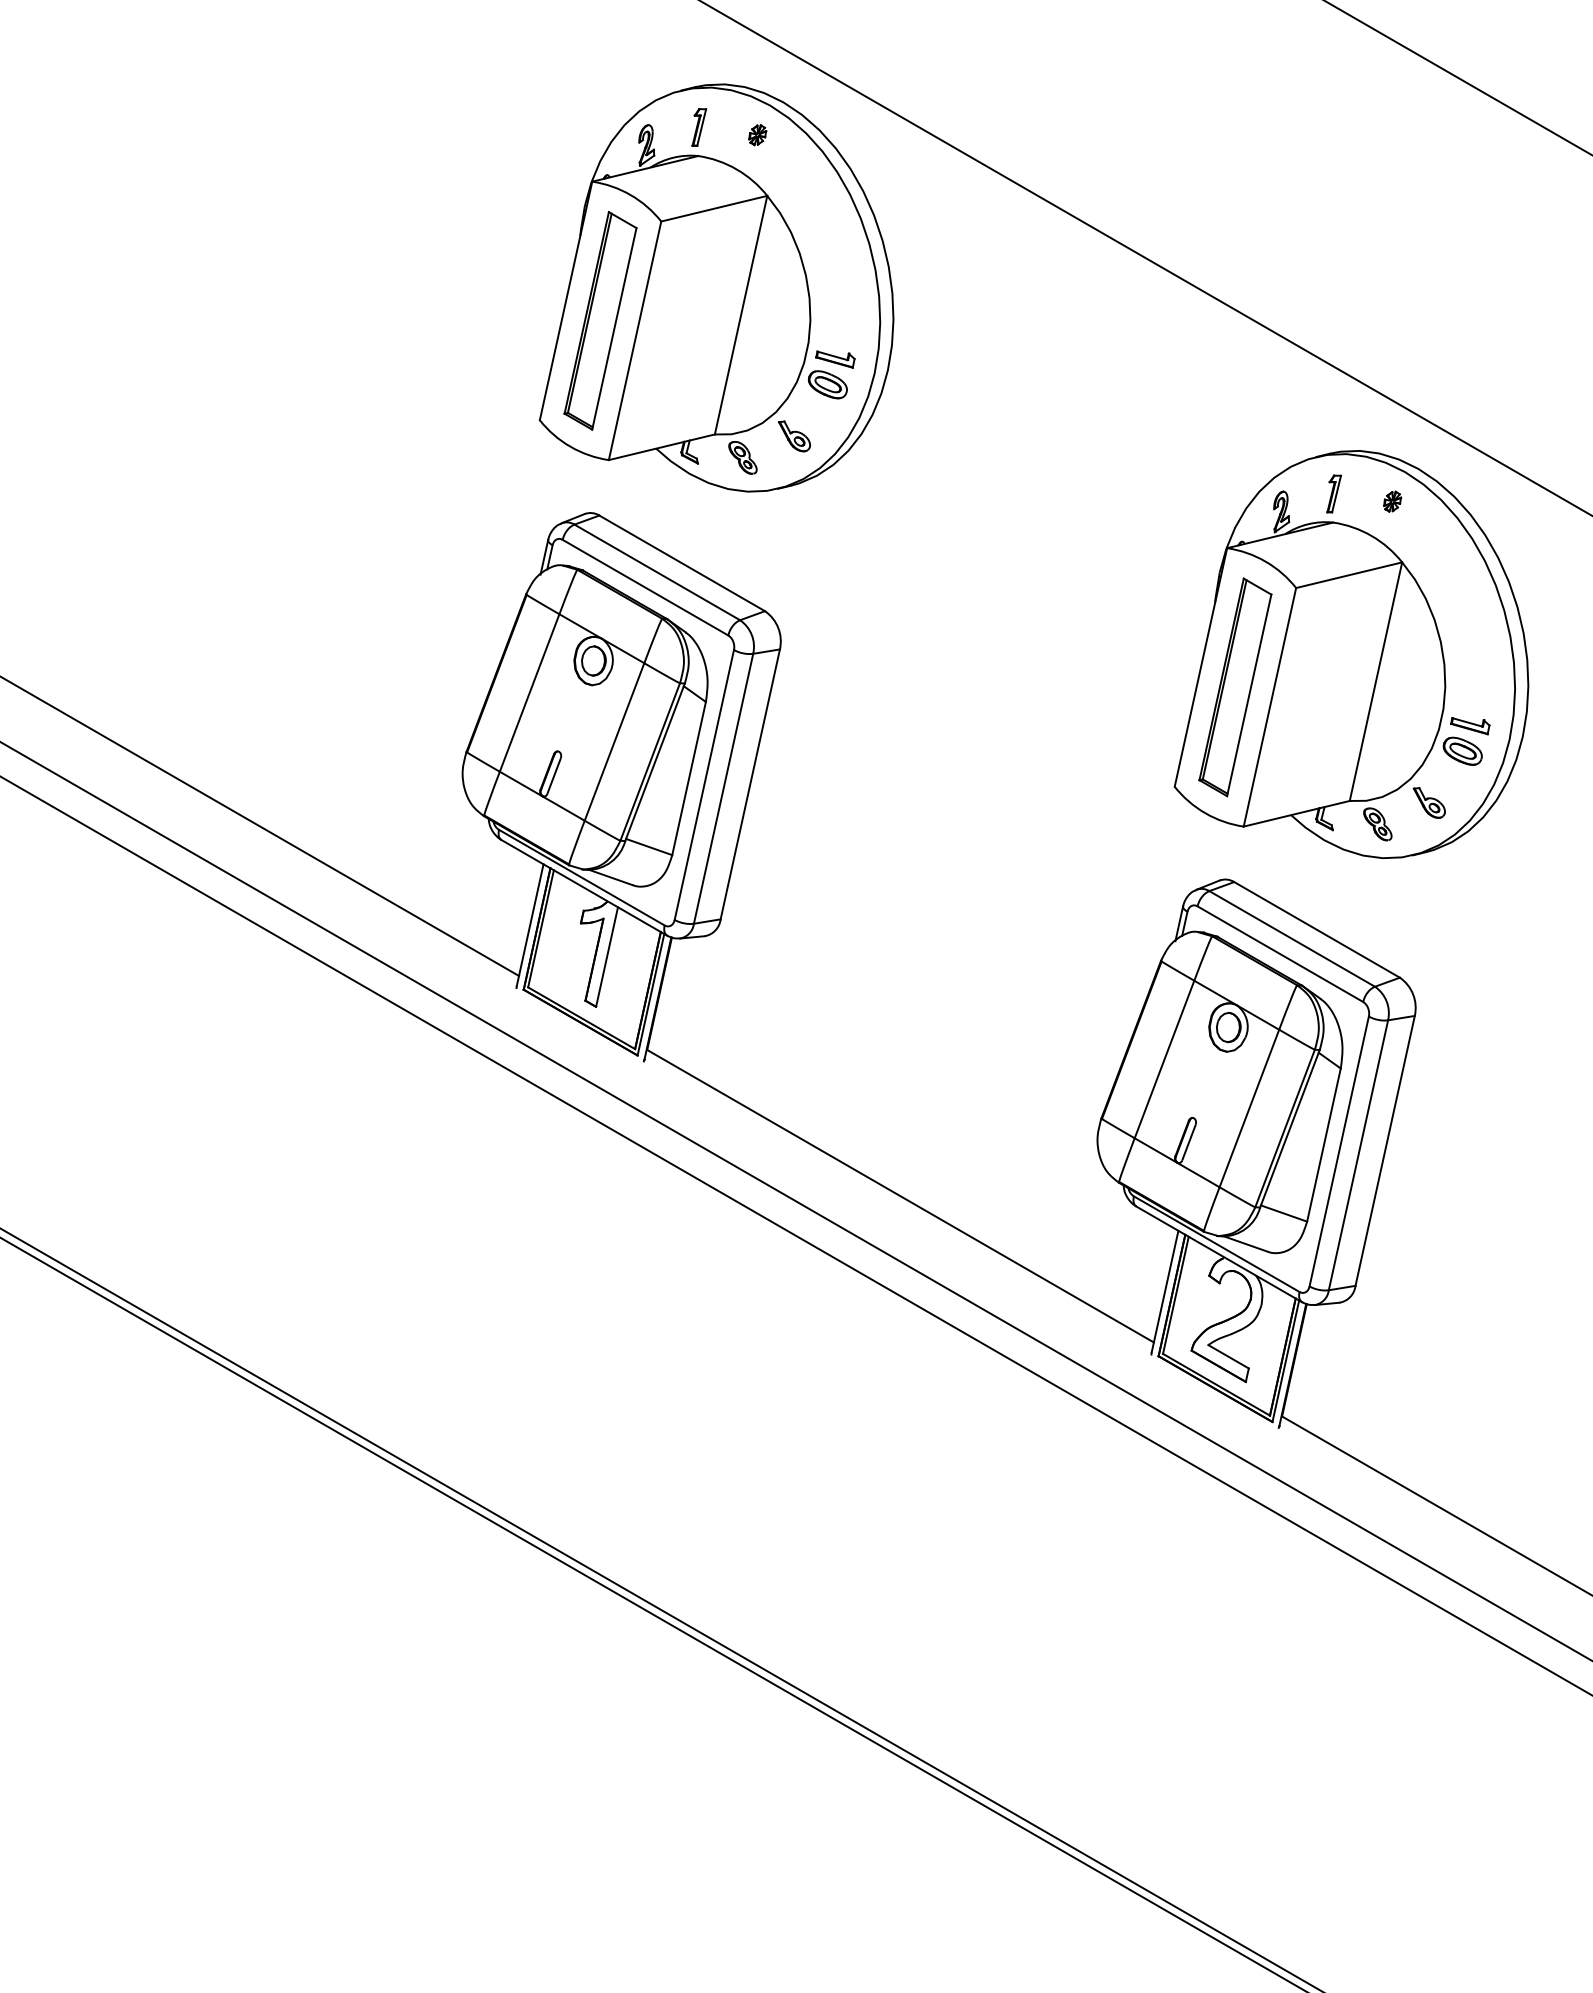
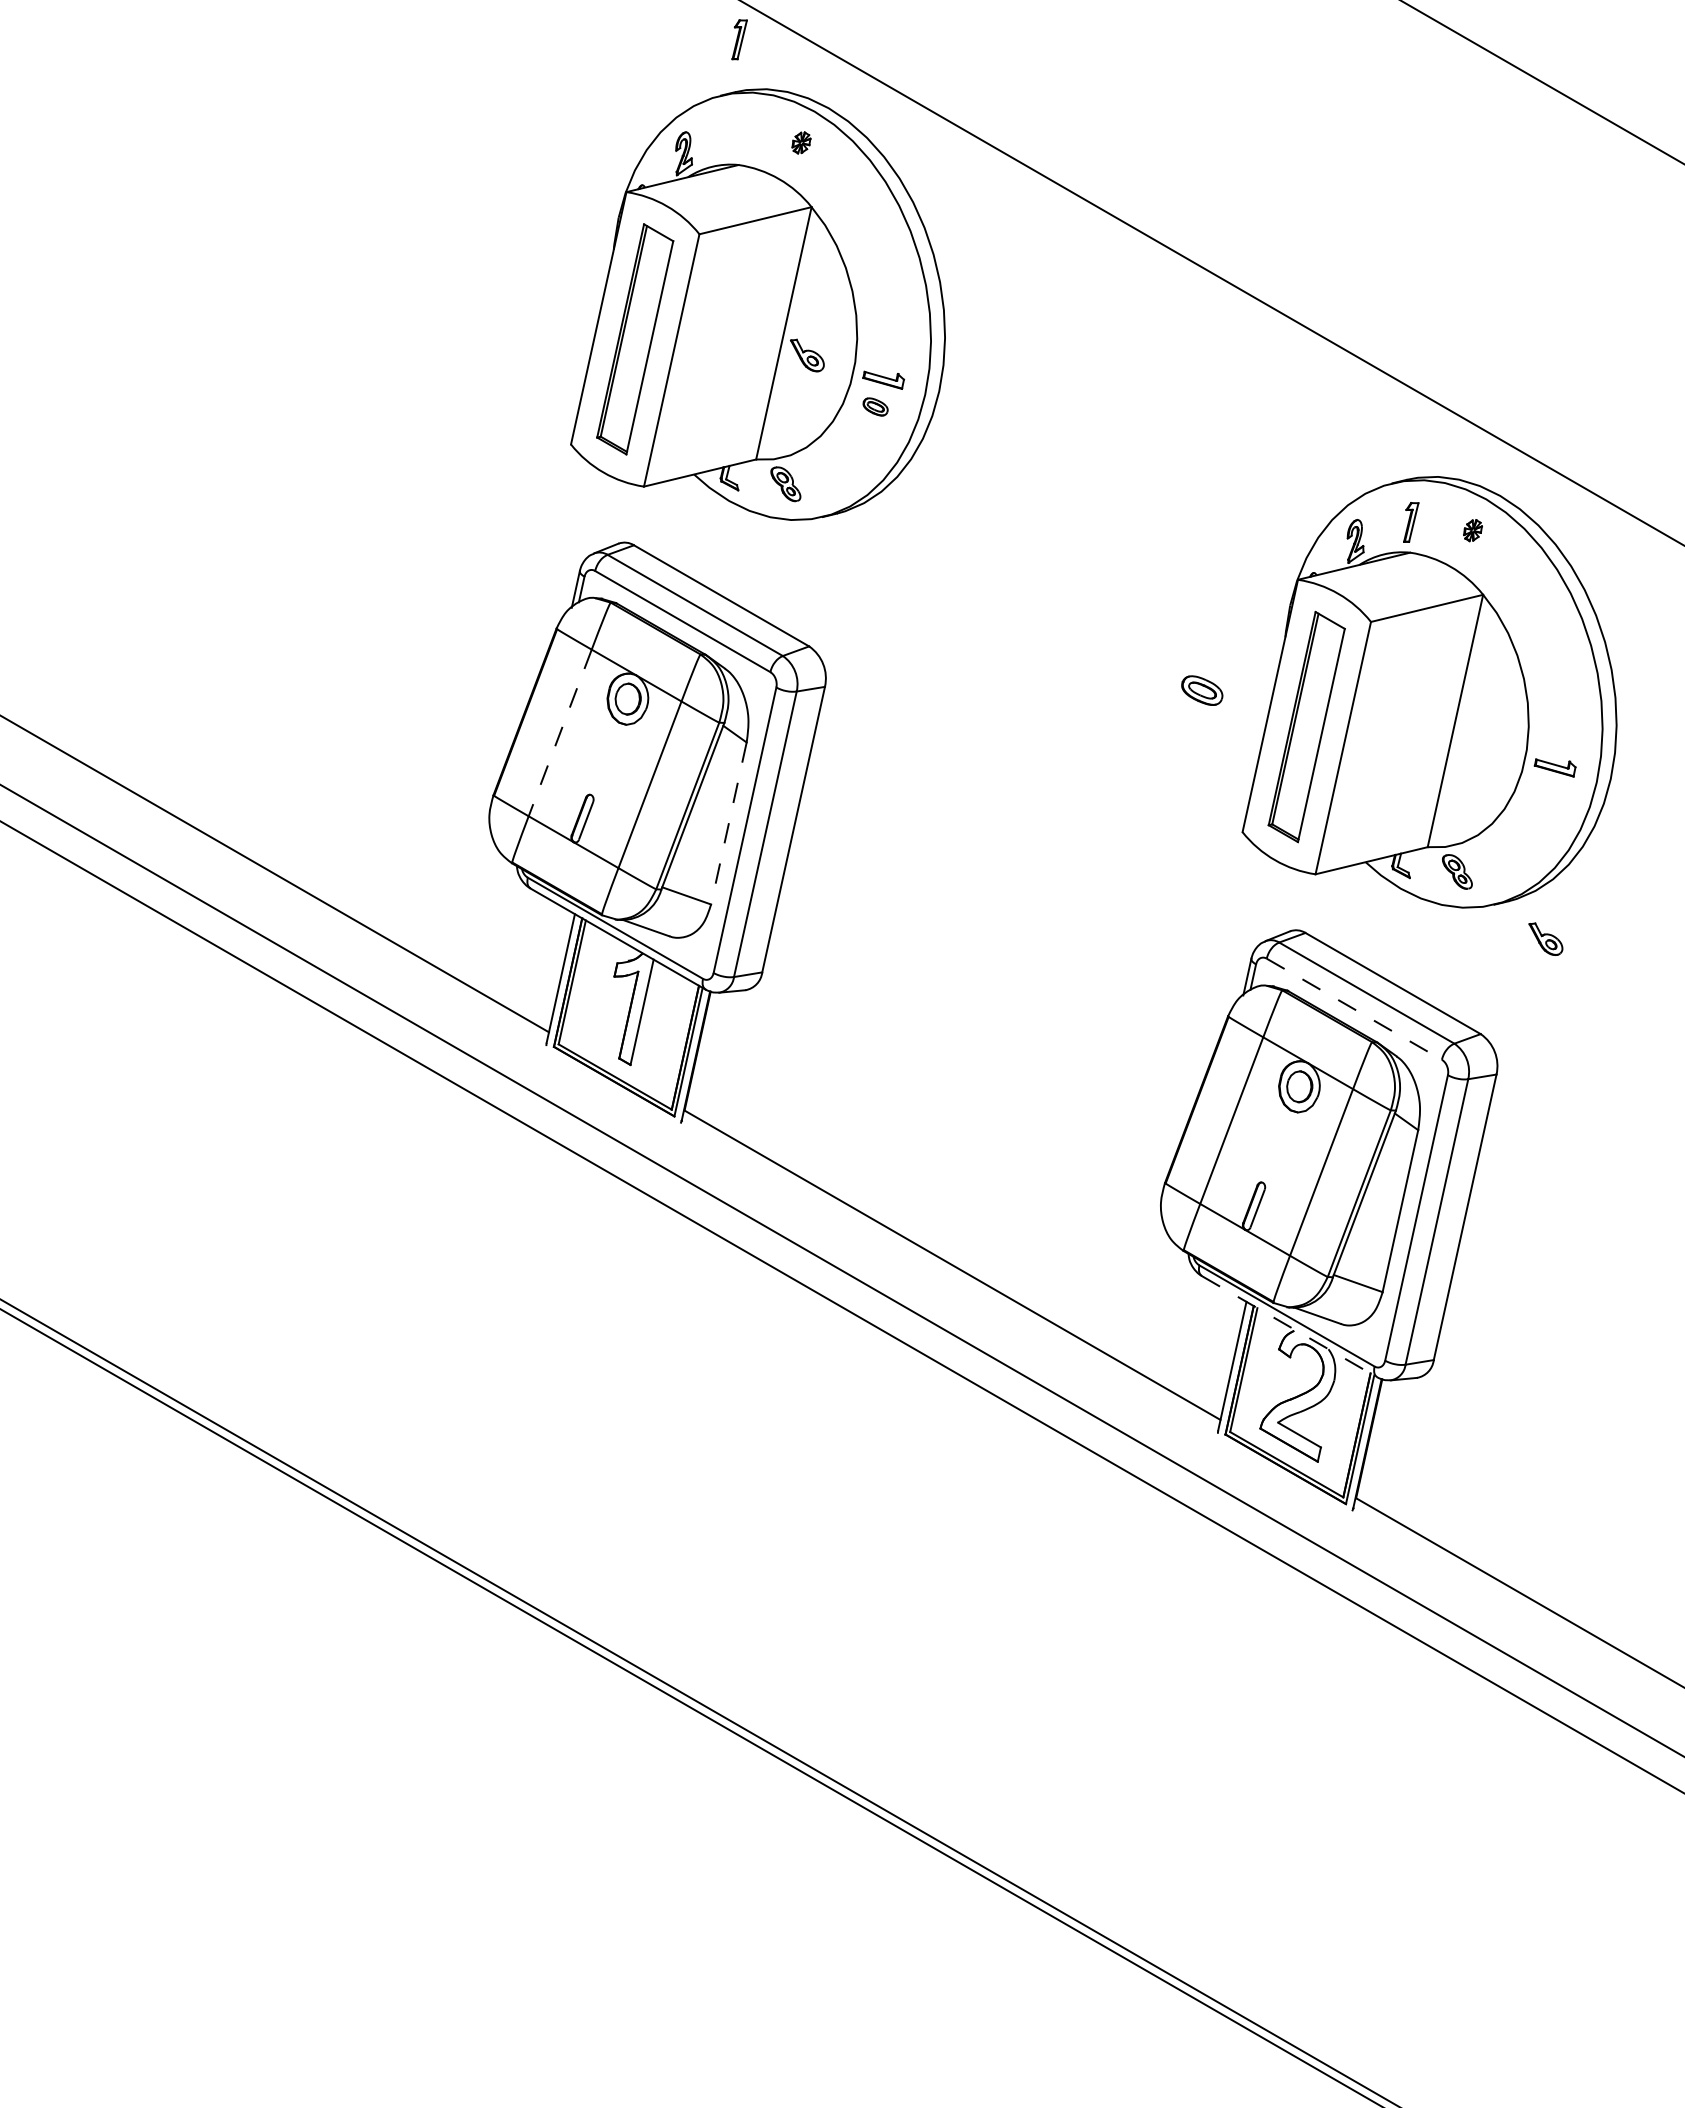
part: (699, 127) -> (739, 39), moved
part: (827, 384) -> (875, 406), size x0.6
part: (794, 436) -> (807, 355), moved
line: (529, 693) -> (560, 733), solid -> dashed
part: (1463, 751) -> (1202, 690), moved
line: (688, 778) -> (728, 823), solid -> dashed
part: (1428, 802) -> (1545, 938), moved
line: (1280, 954) -> (1354, 1009), solid -> dashed
line: (1220, 1255) -> (1290, 1327), solid -> dashed

